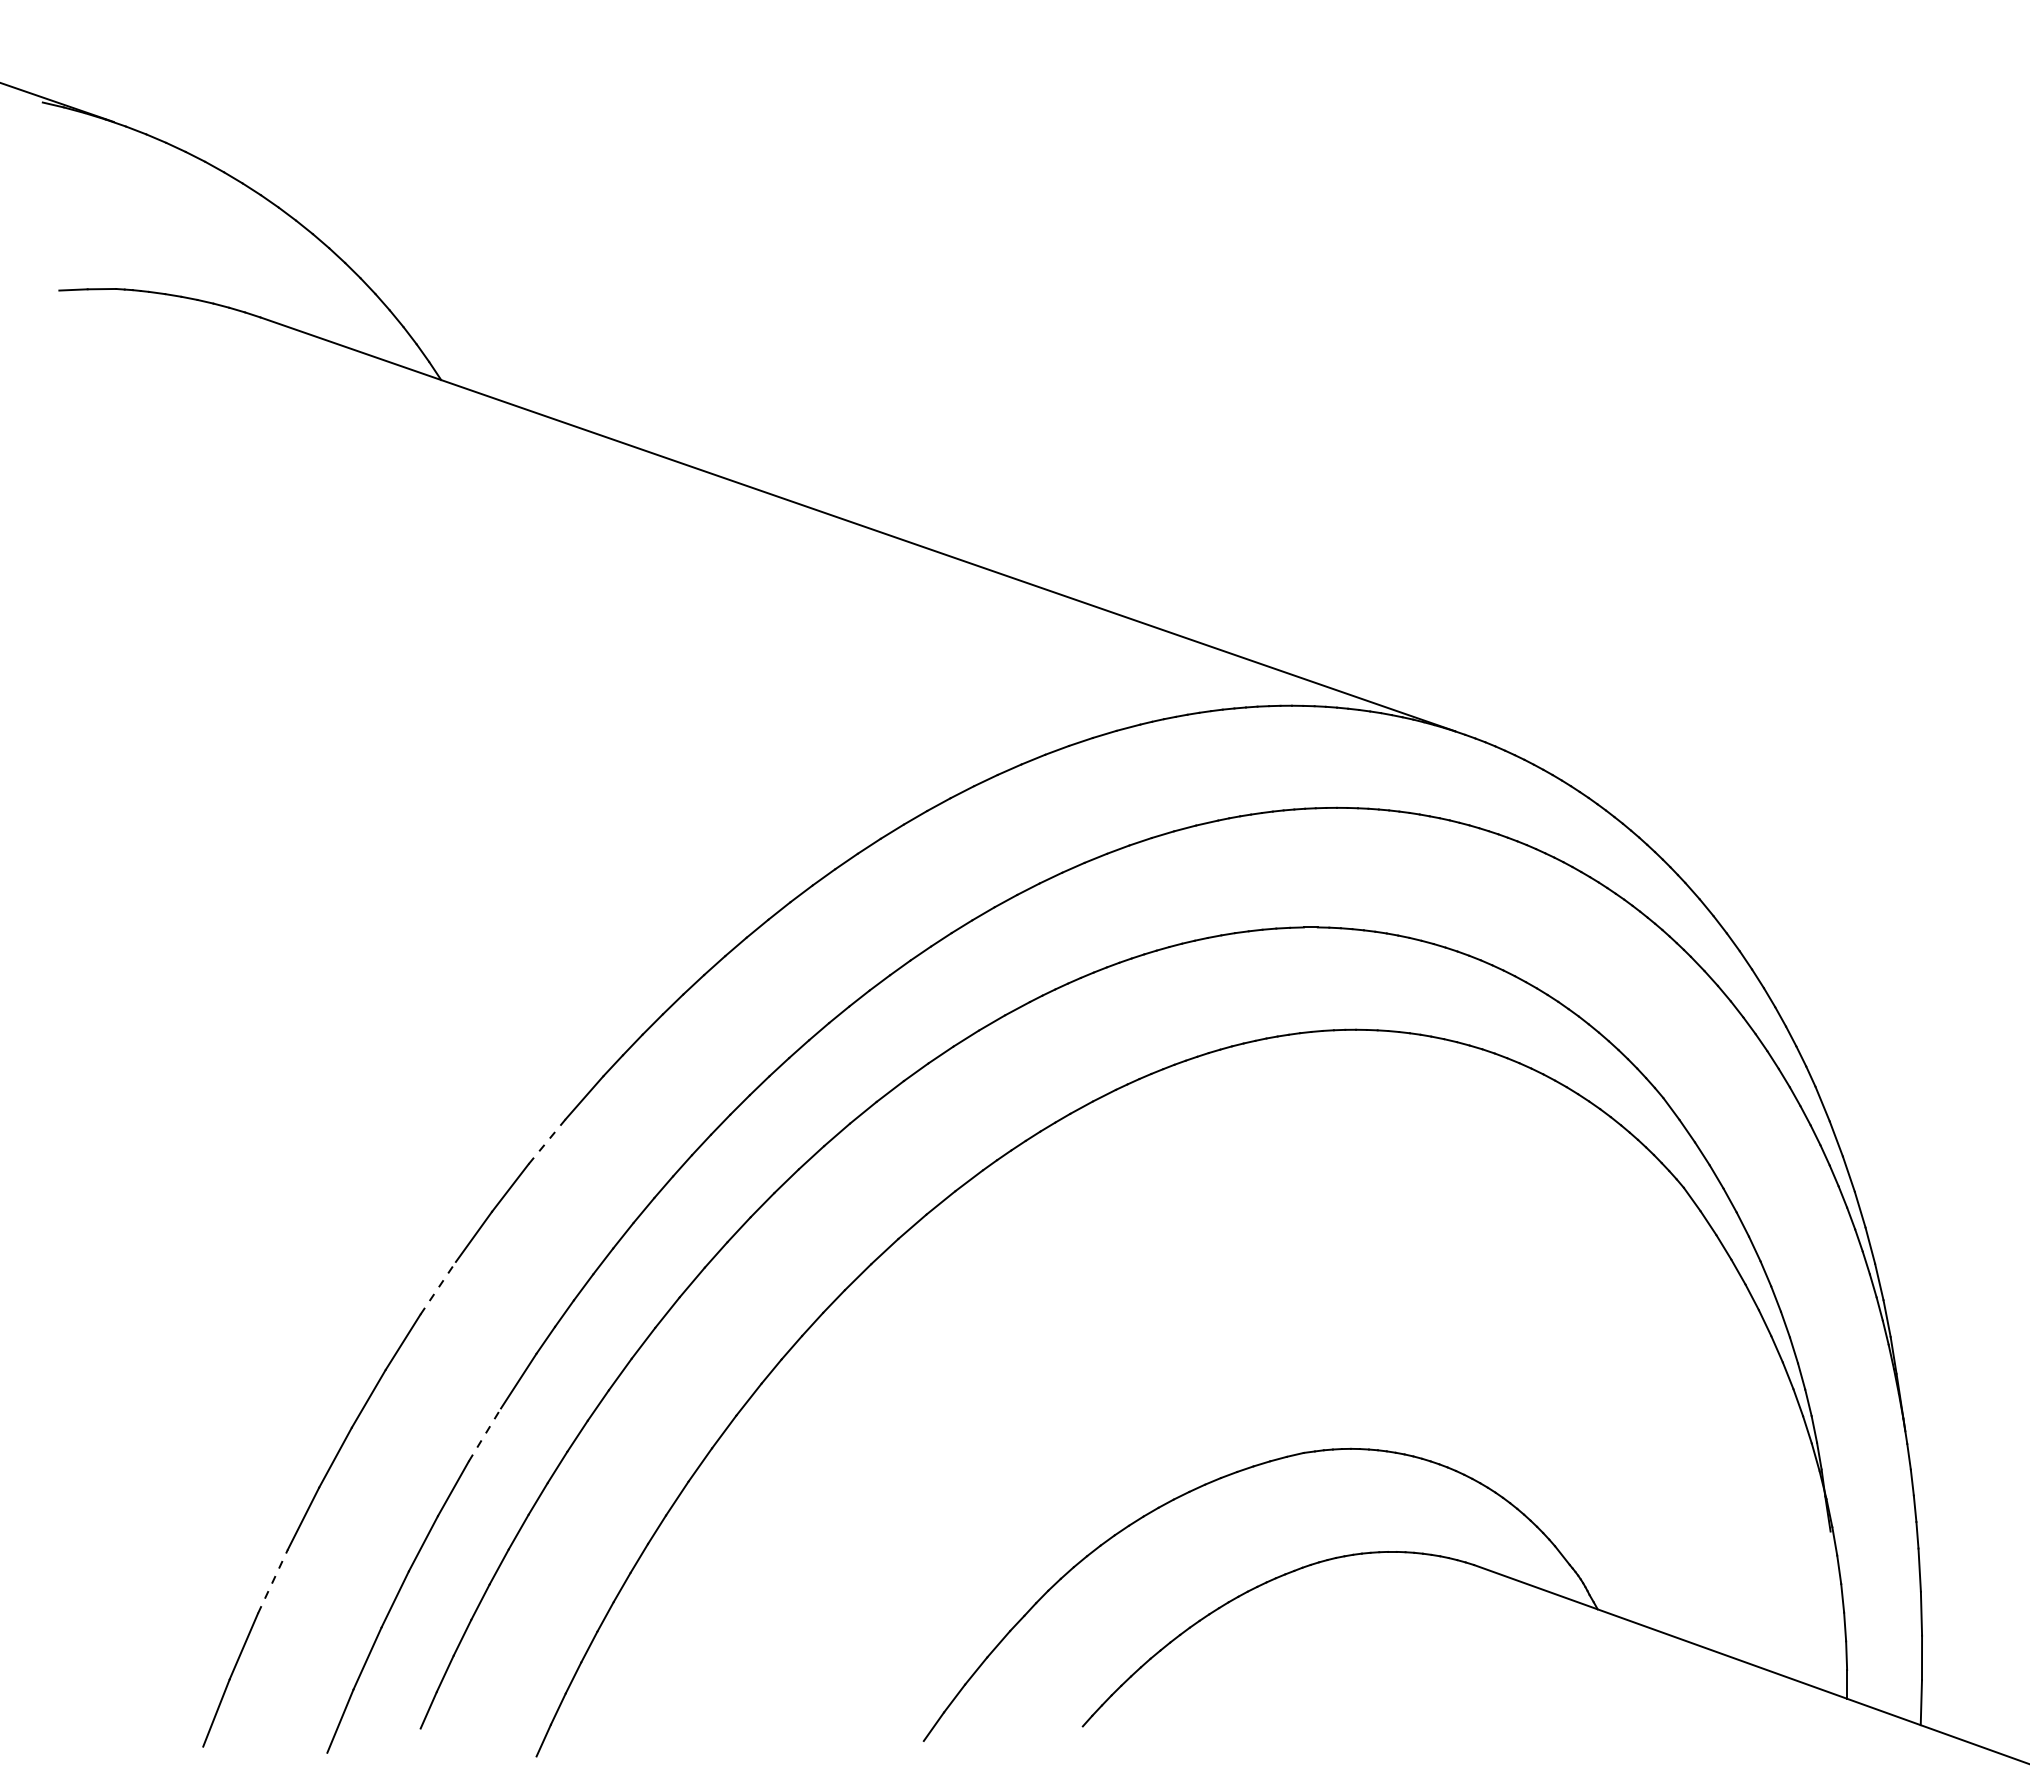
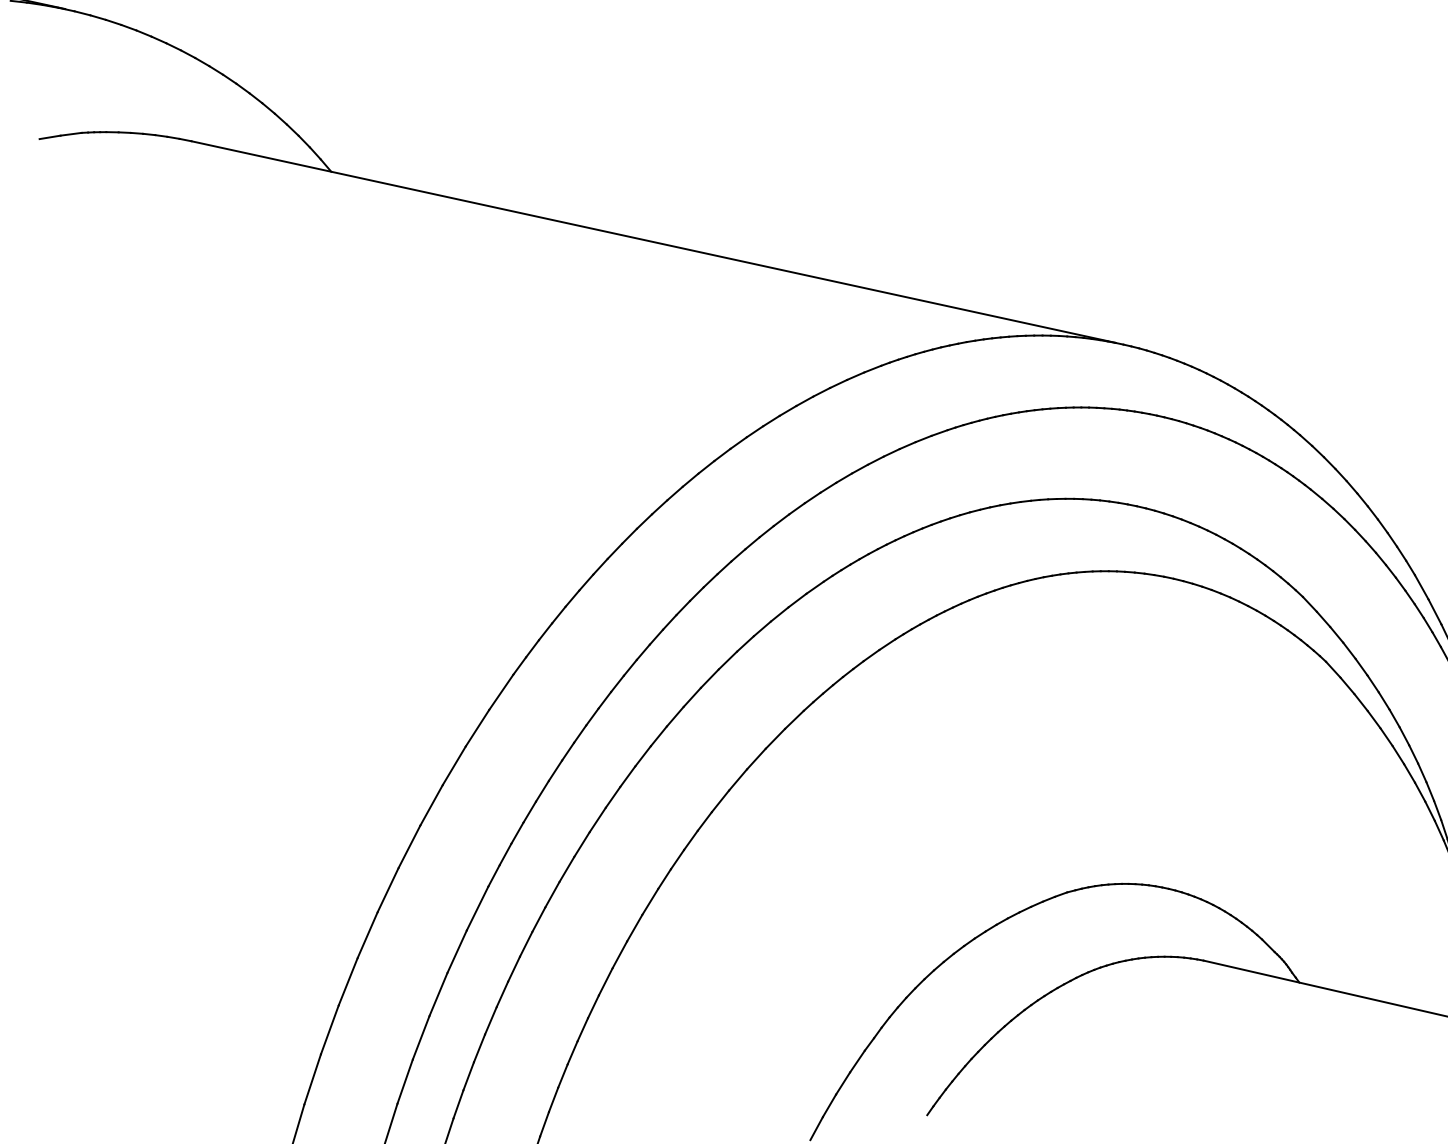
line: (547, 1141) -> (477, 728), dashed -> solid
line: (438, 1288) -> (409, 846), dashed -> solid
line: (485, 1434) -> (457, 951), dashed -> solid
line: (273, 1581) -> (313, 1079), dashed -> solid

